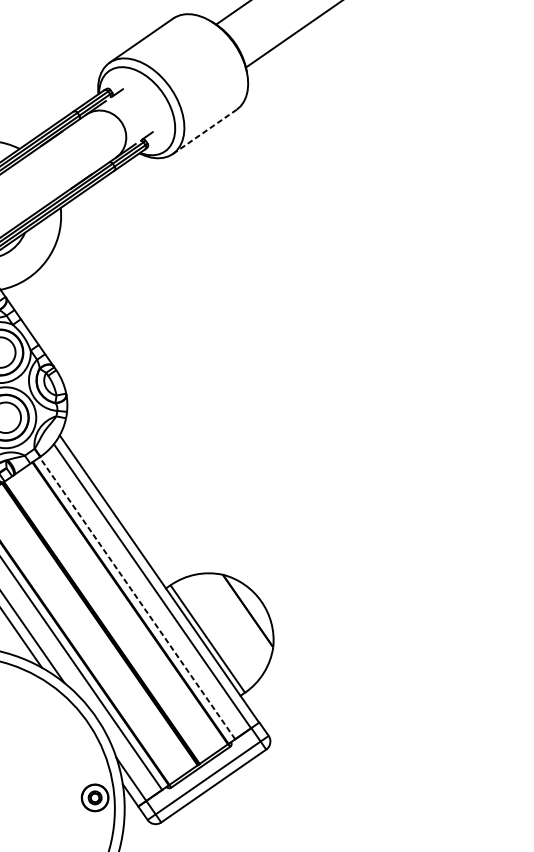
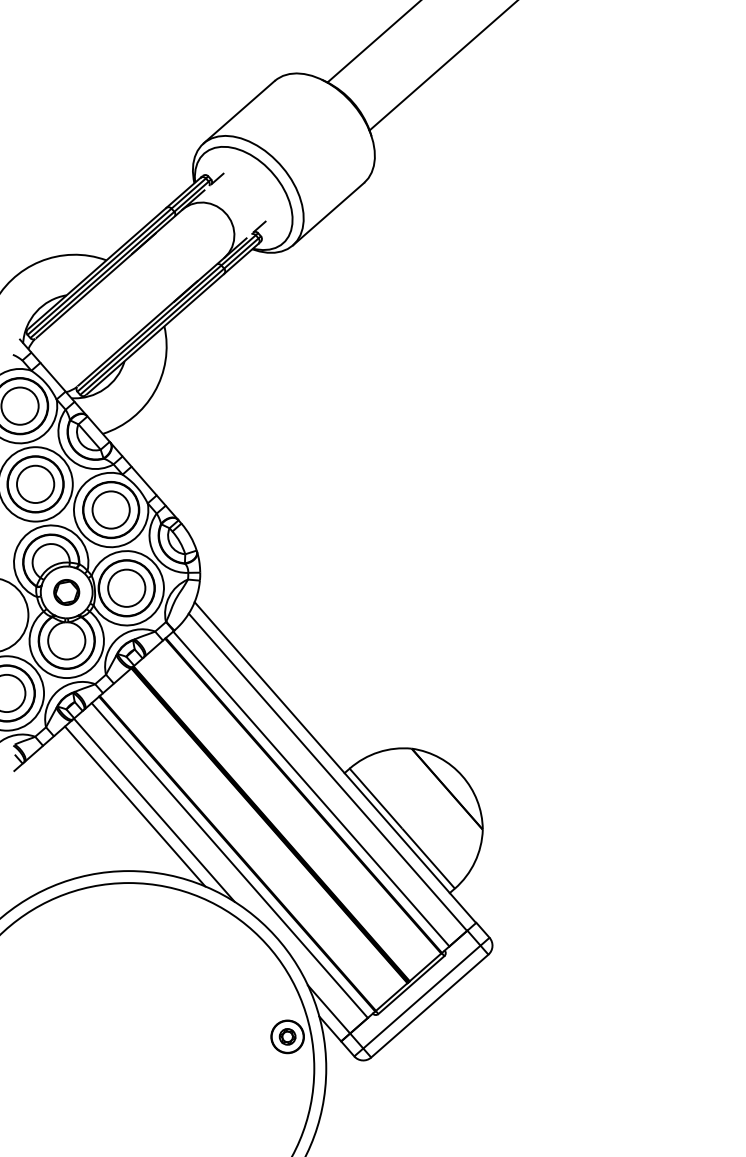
line: (205, 131) -> (329, 213), dashed -> solid
line: (137, 597) -> (311, 788), dashed -> solid

